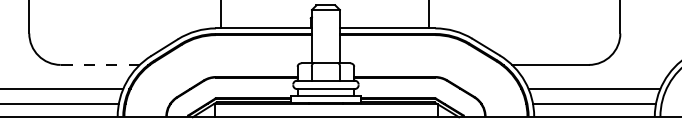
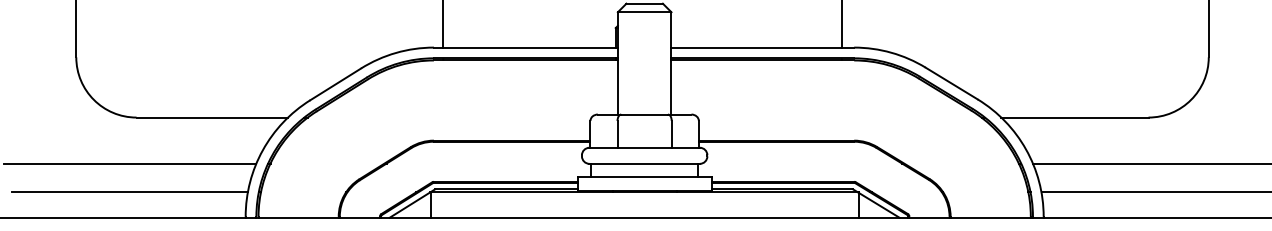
line: (100, 64) -> (212, 116), dashed -> solid

